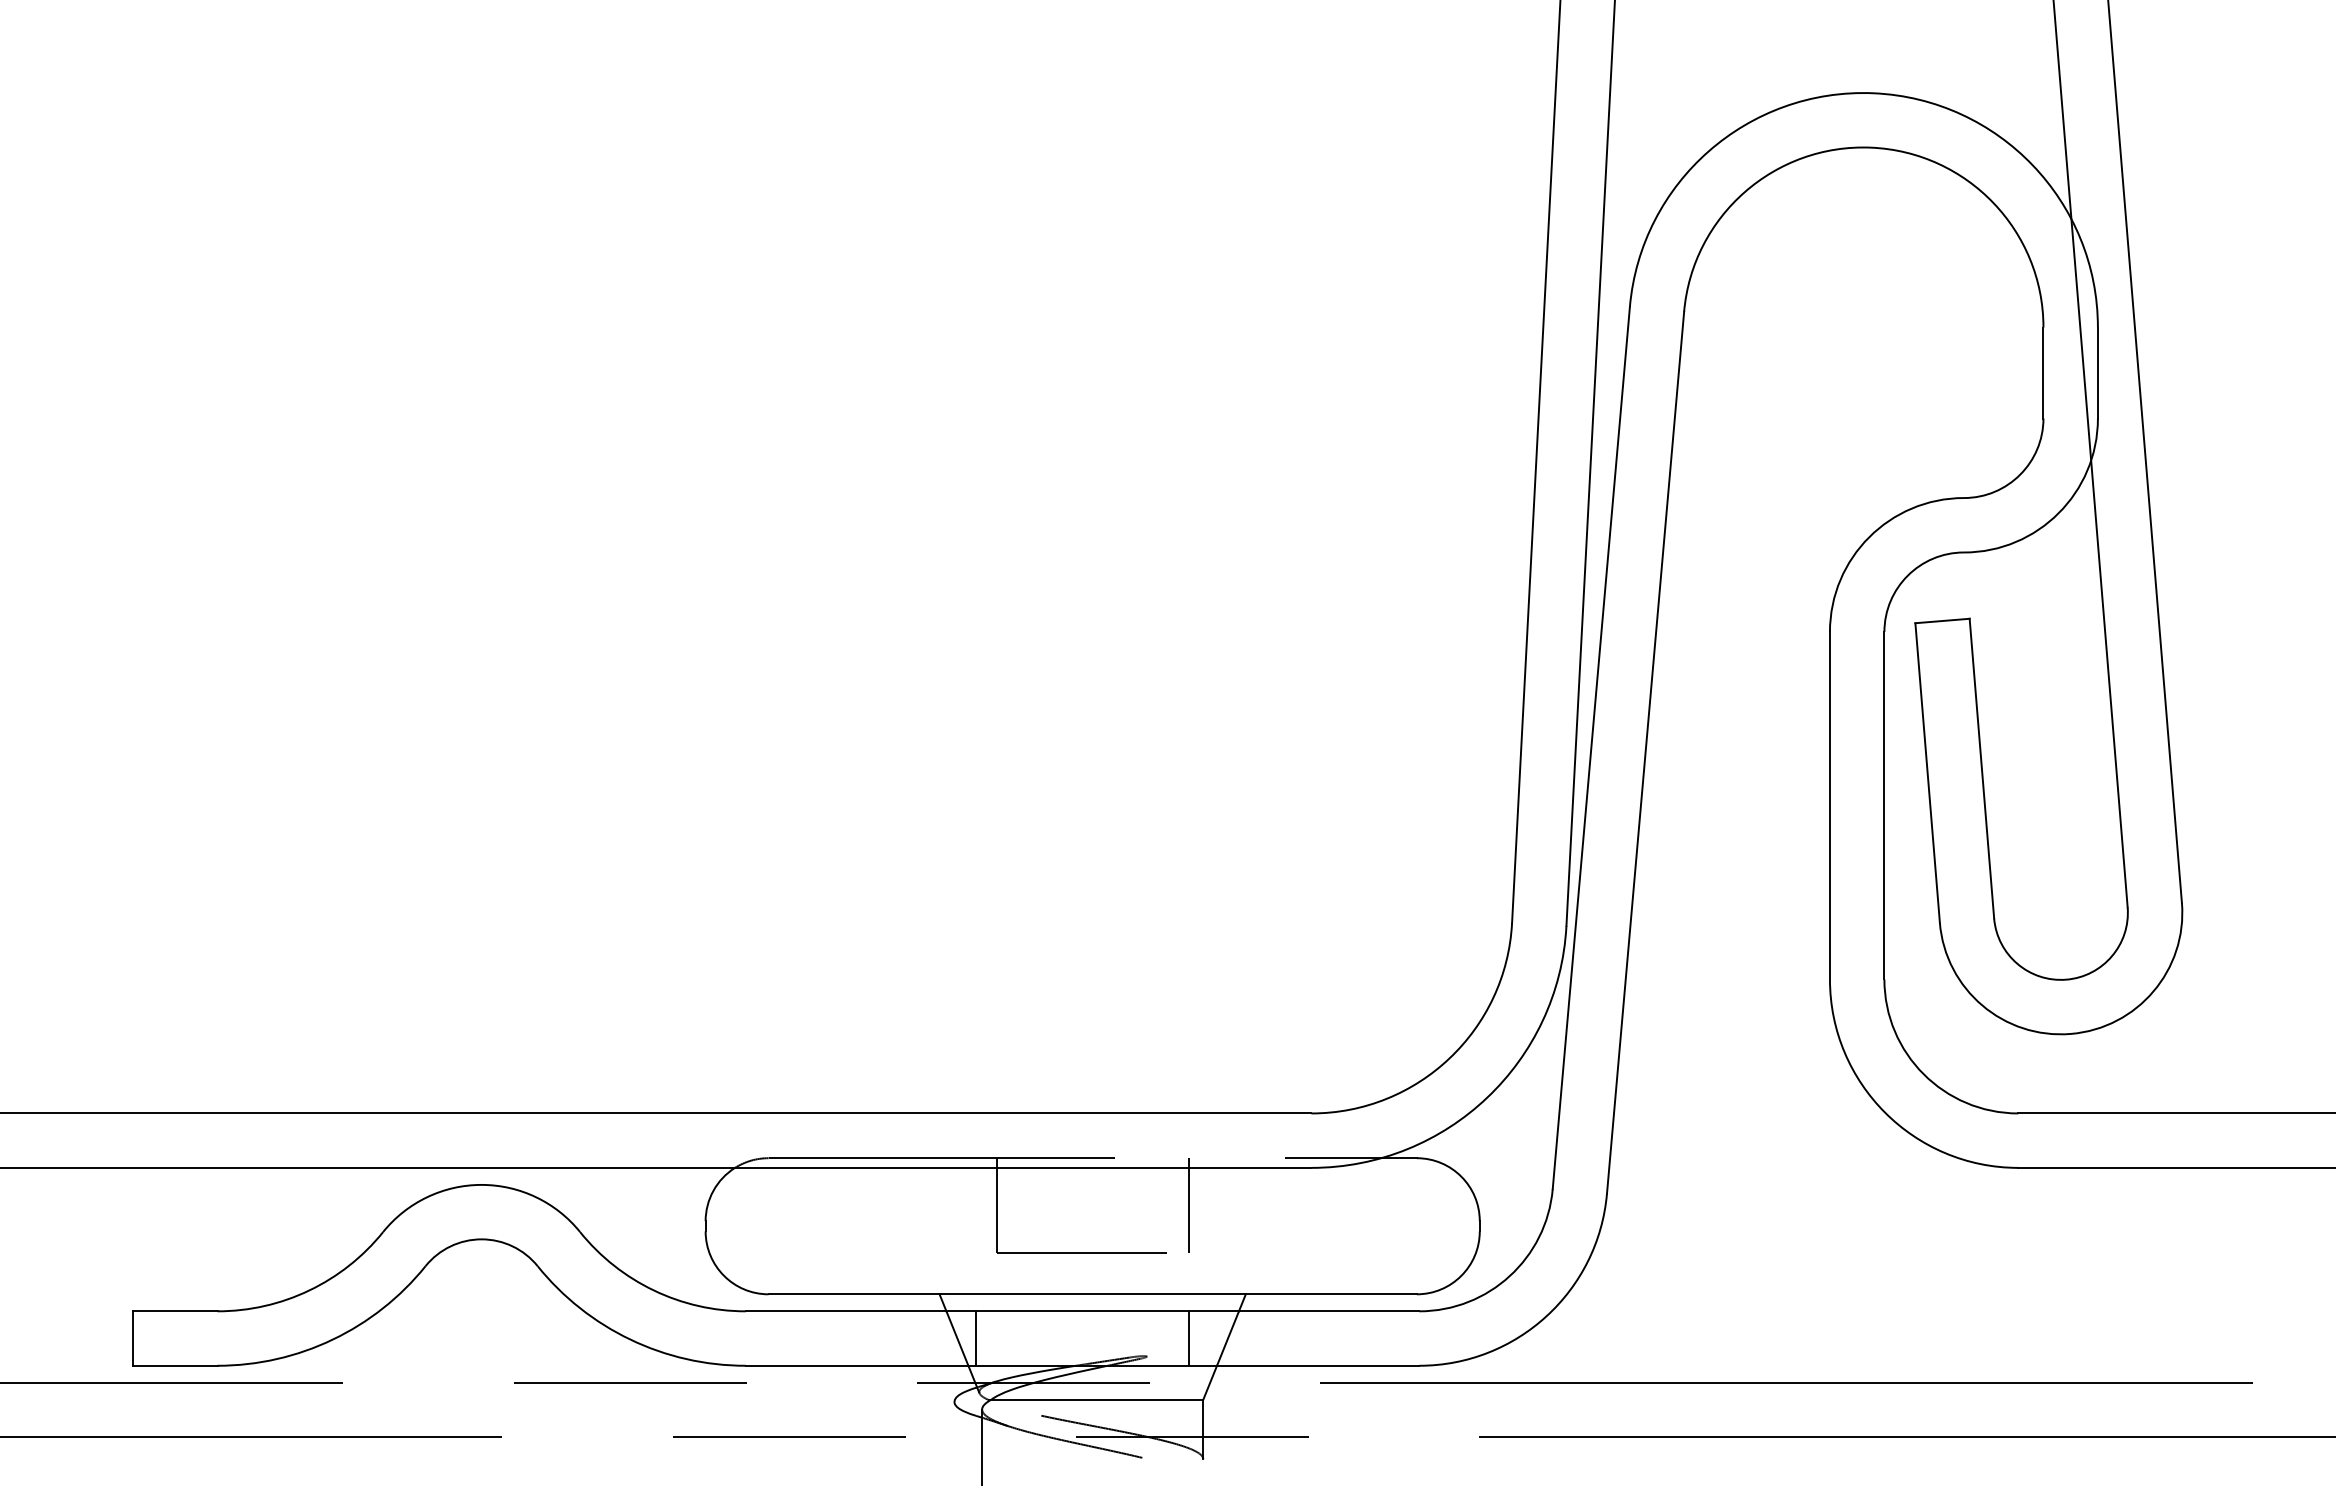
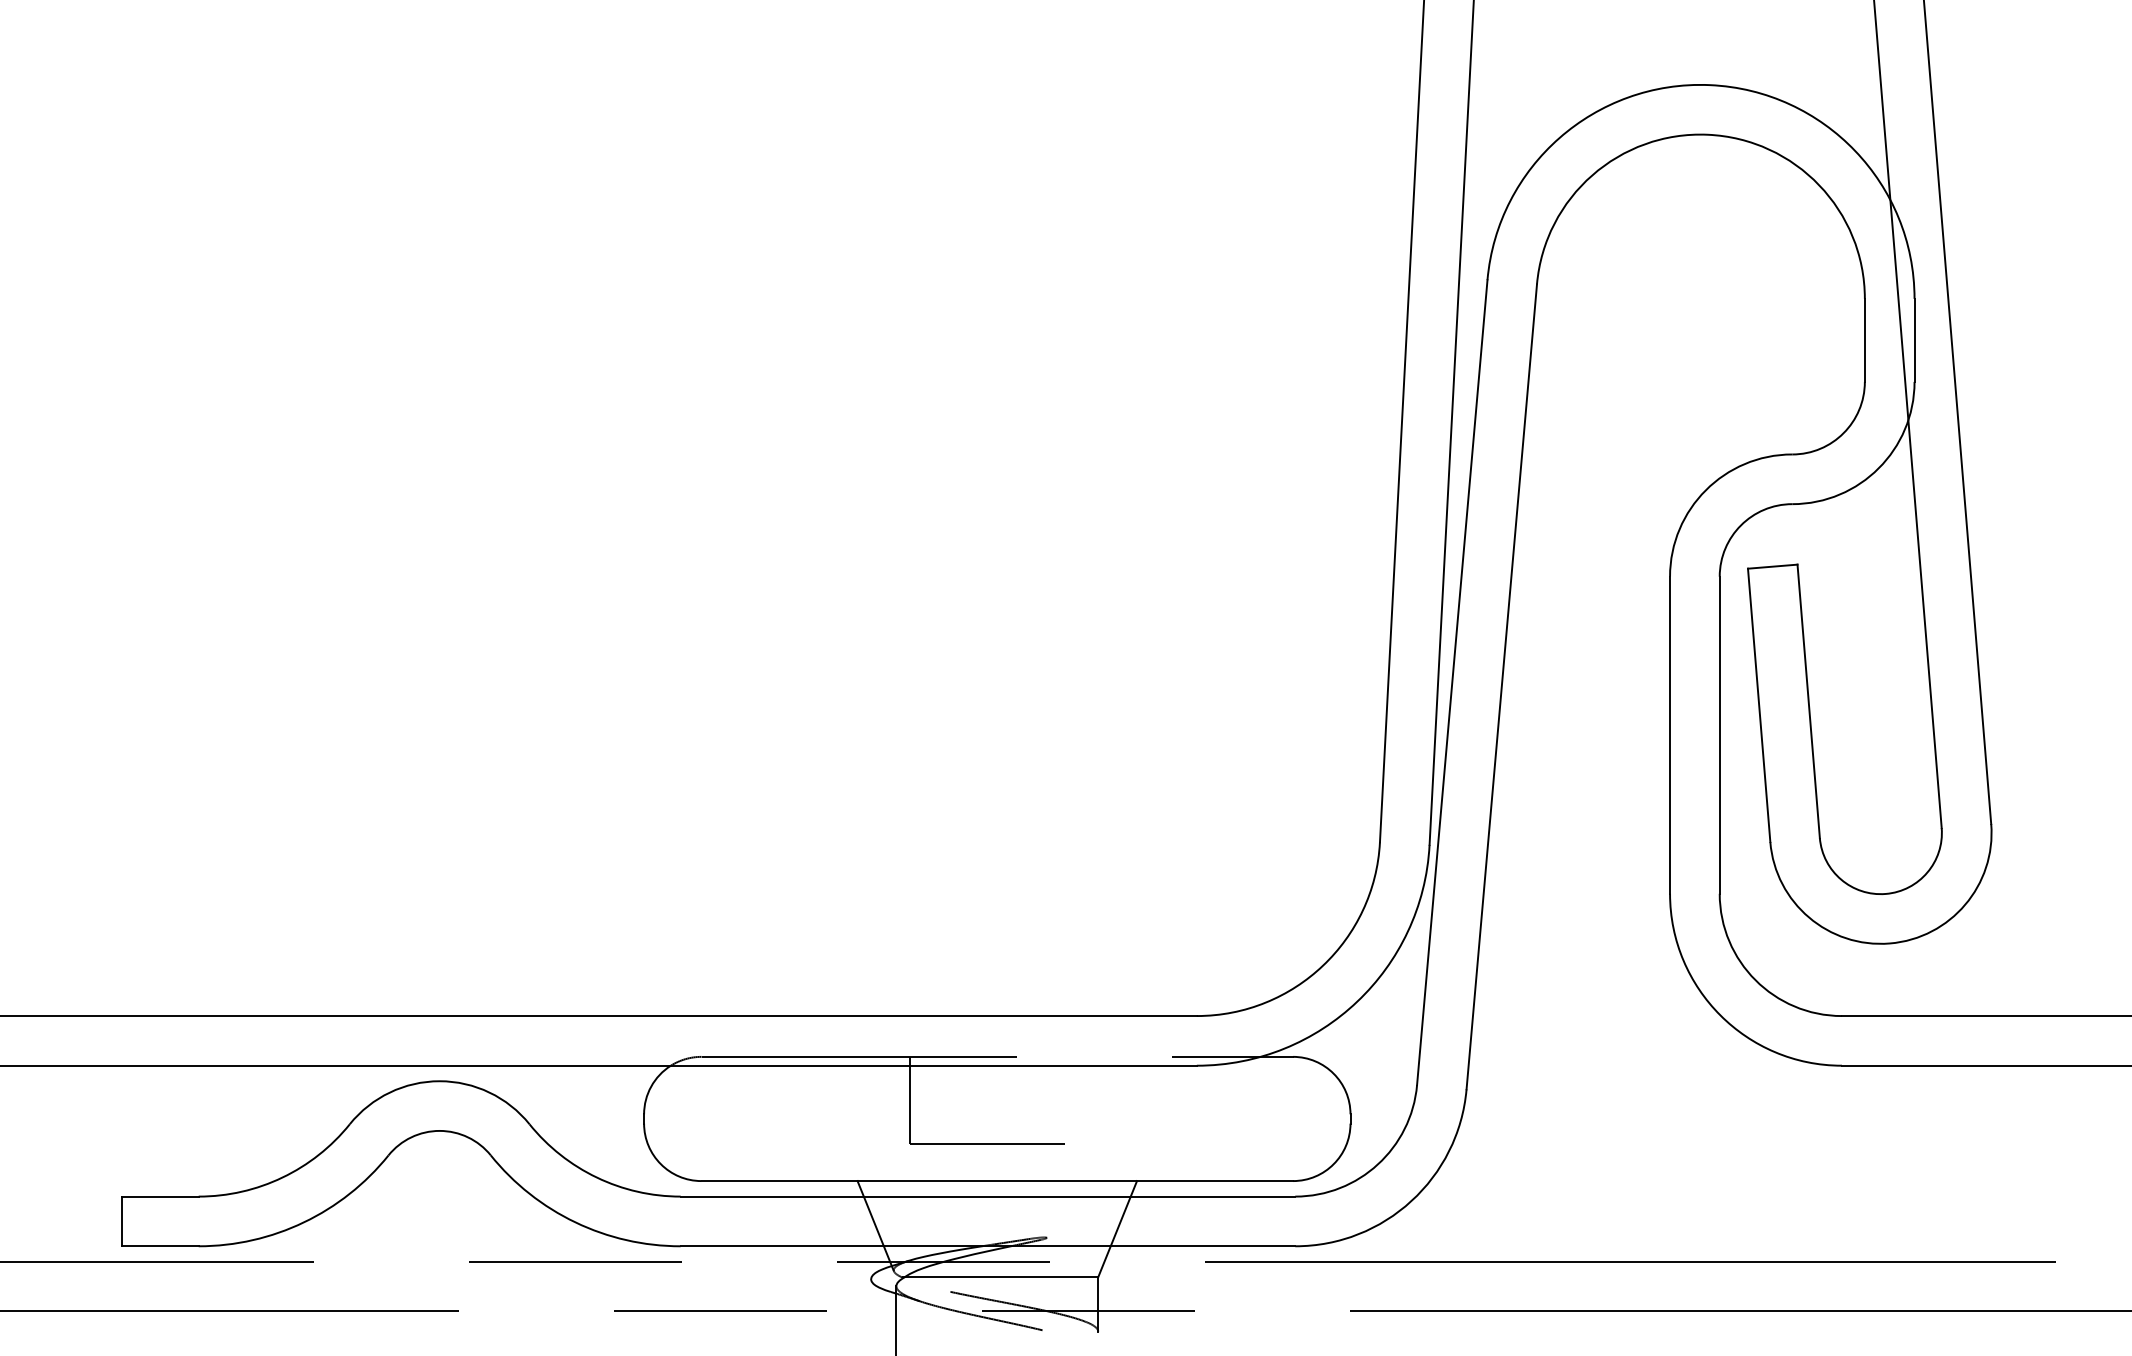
line: (1188, 1205) -> (1084, 1100), removed
line: (976, 1338) -> (891, 1221), removed
line: (1188, 1338) -> (1084, 1221), removed

